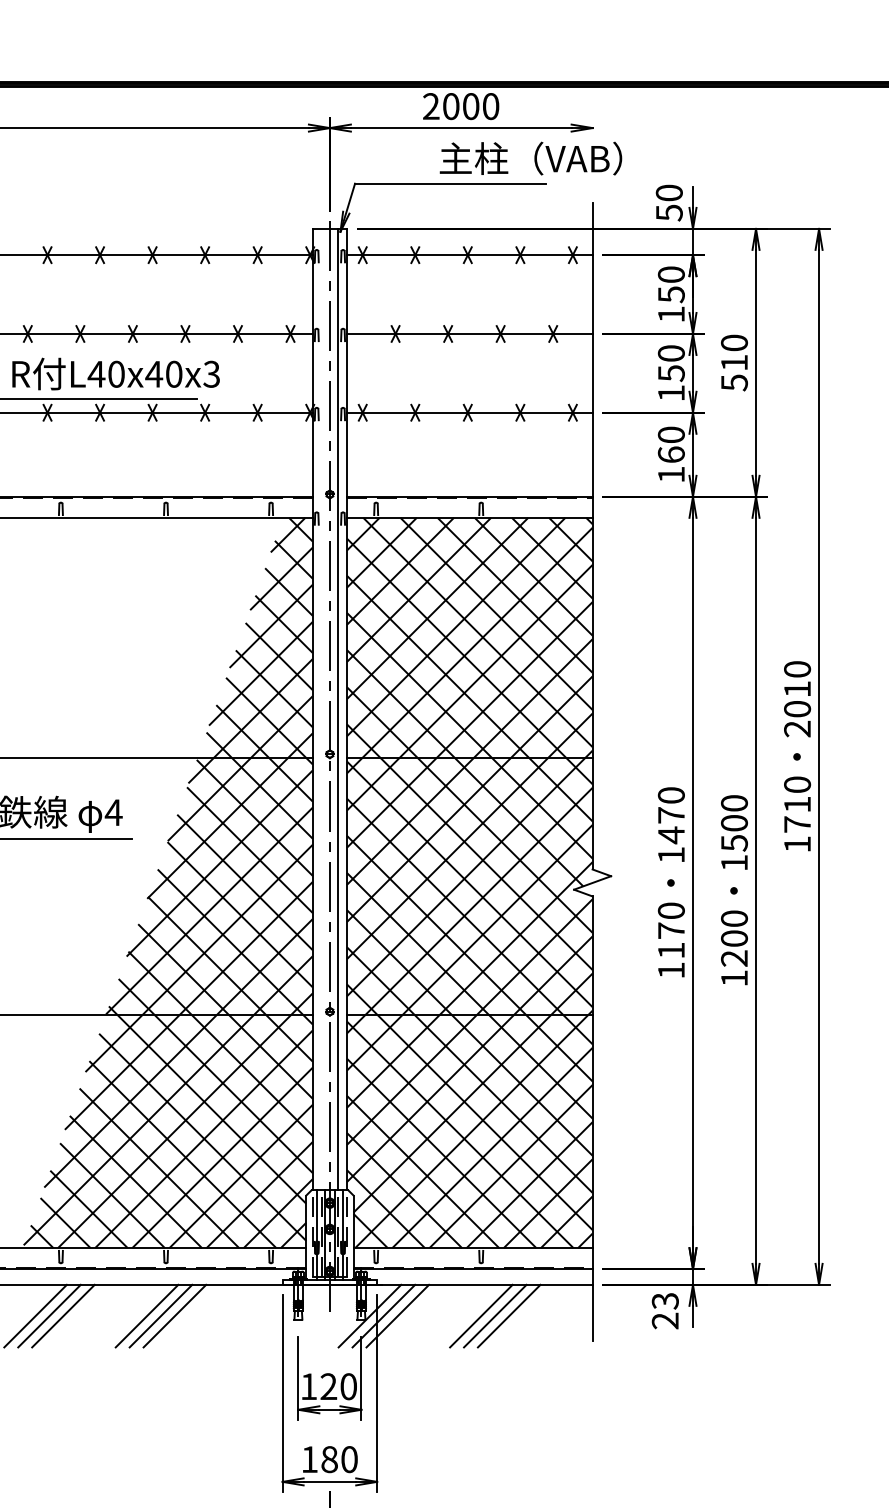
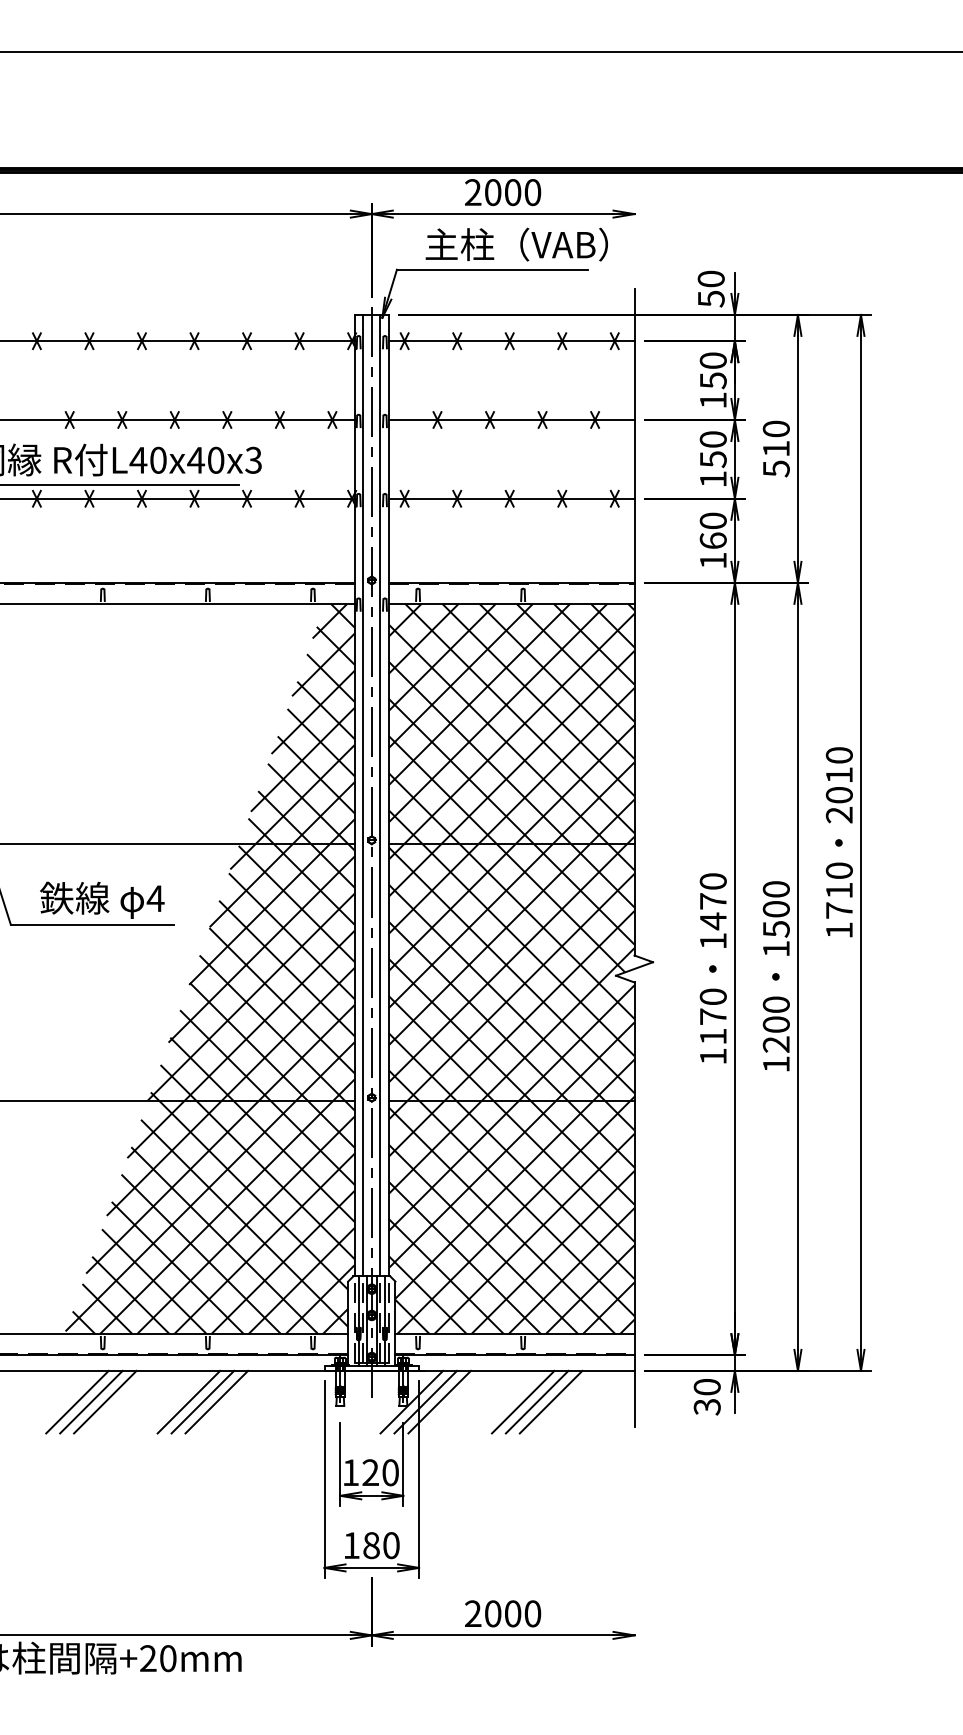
text: (530, 158) -> (516, 244), moved
line: (321, 709) -> (363, 795), added
text: (664, 1311) -> (706, 1397), 23 -> 30

